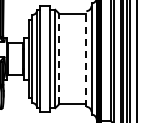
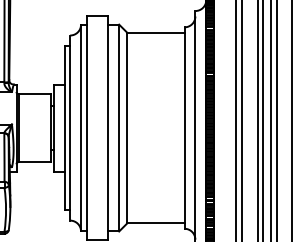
line: (59, 58) -> (127, 127), dashed -> solid
line: (86, 58) -> (184, 127), dashed -> solid

